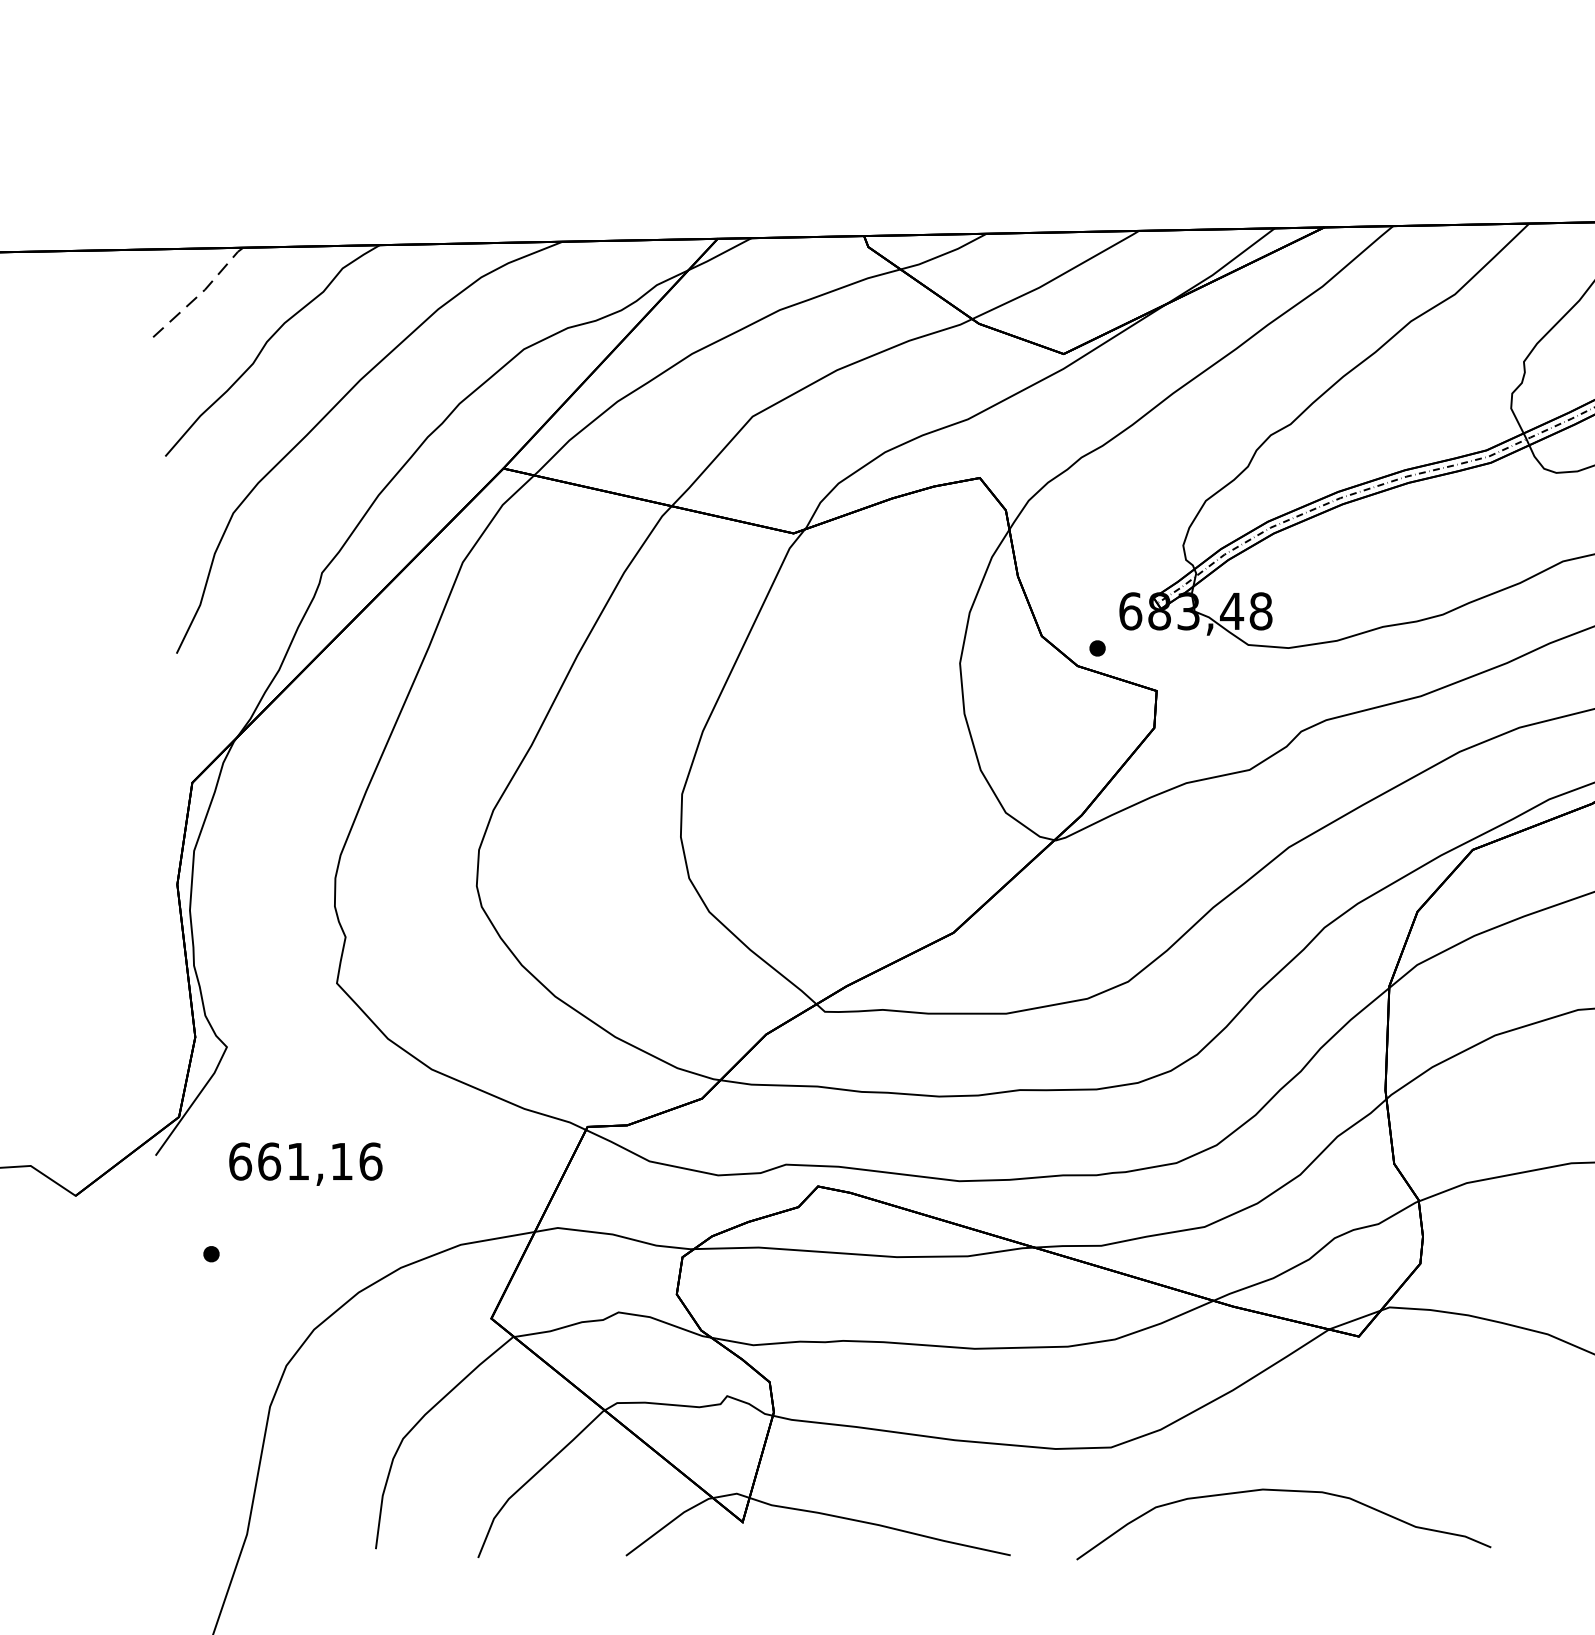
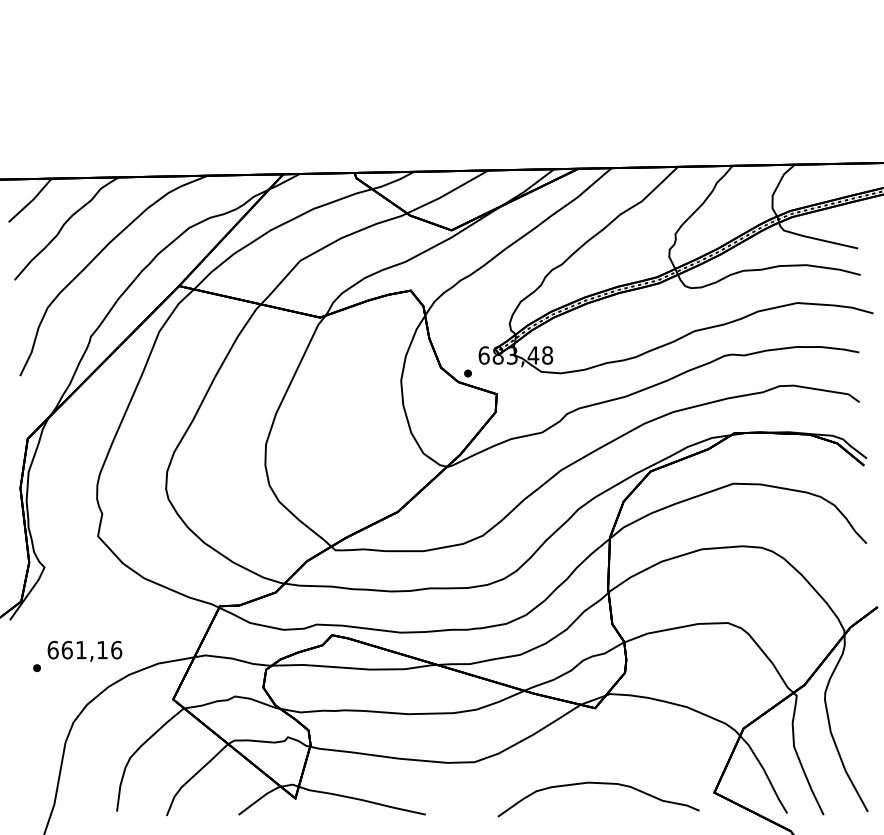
line: (202, 292) -> (32, 200), dashed -> solid
text: (304, 1162) -> (84, 650), moved
curve: (1287, 1493) -> (600, 784), moved

